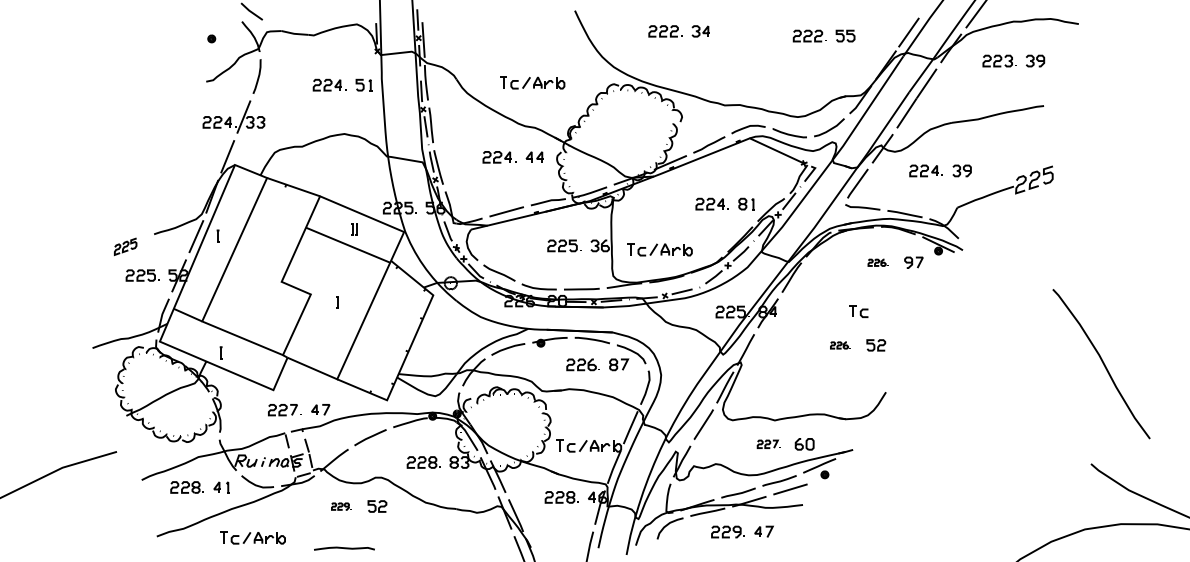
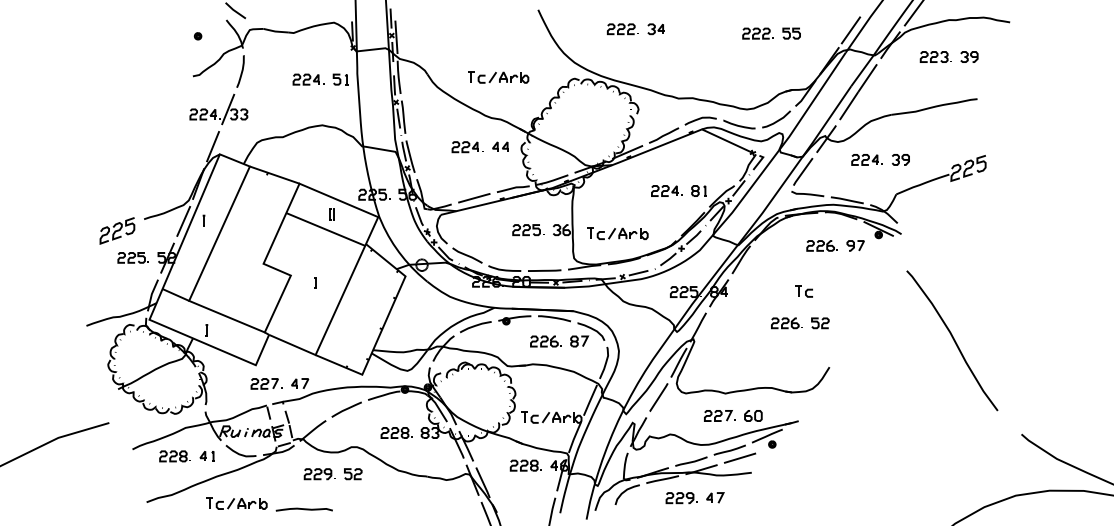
part: (125, 246) -> (117, 230), size x1.67
part: (877, 262) -> (821, 245), size x1.67
part: (840, 345) -> (786, 323), size x1.67
curve: (1101, 362) -> (952, 339), moved
part: (768, 443) -> (719, 415), size x1.43
part: (341, 506) -> (319, 474), size x1.67
curve: (343, 548) -> (303, 509), moved

